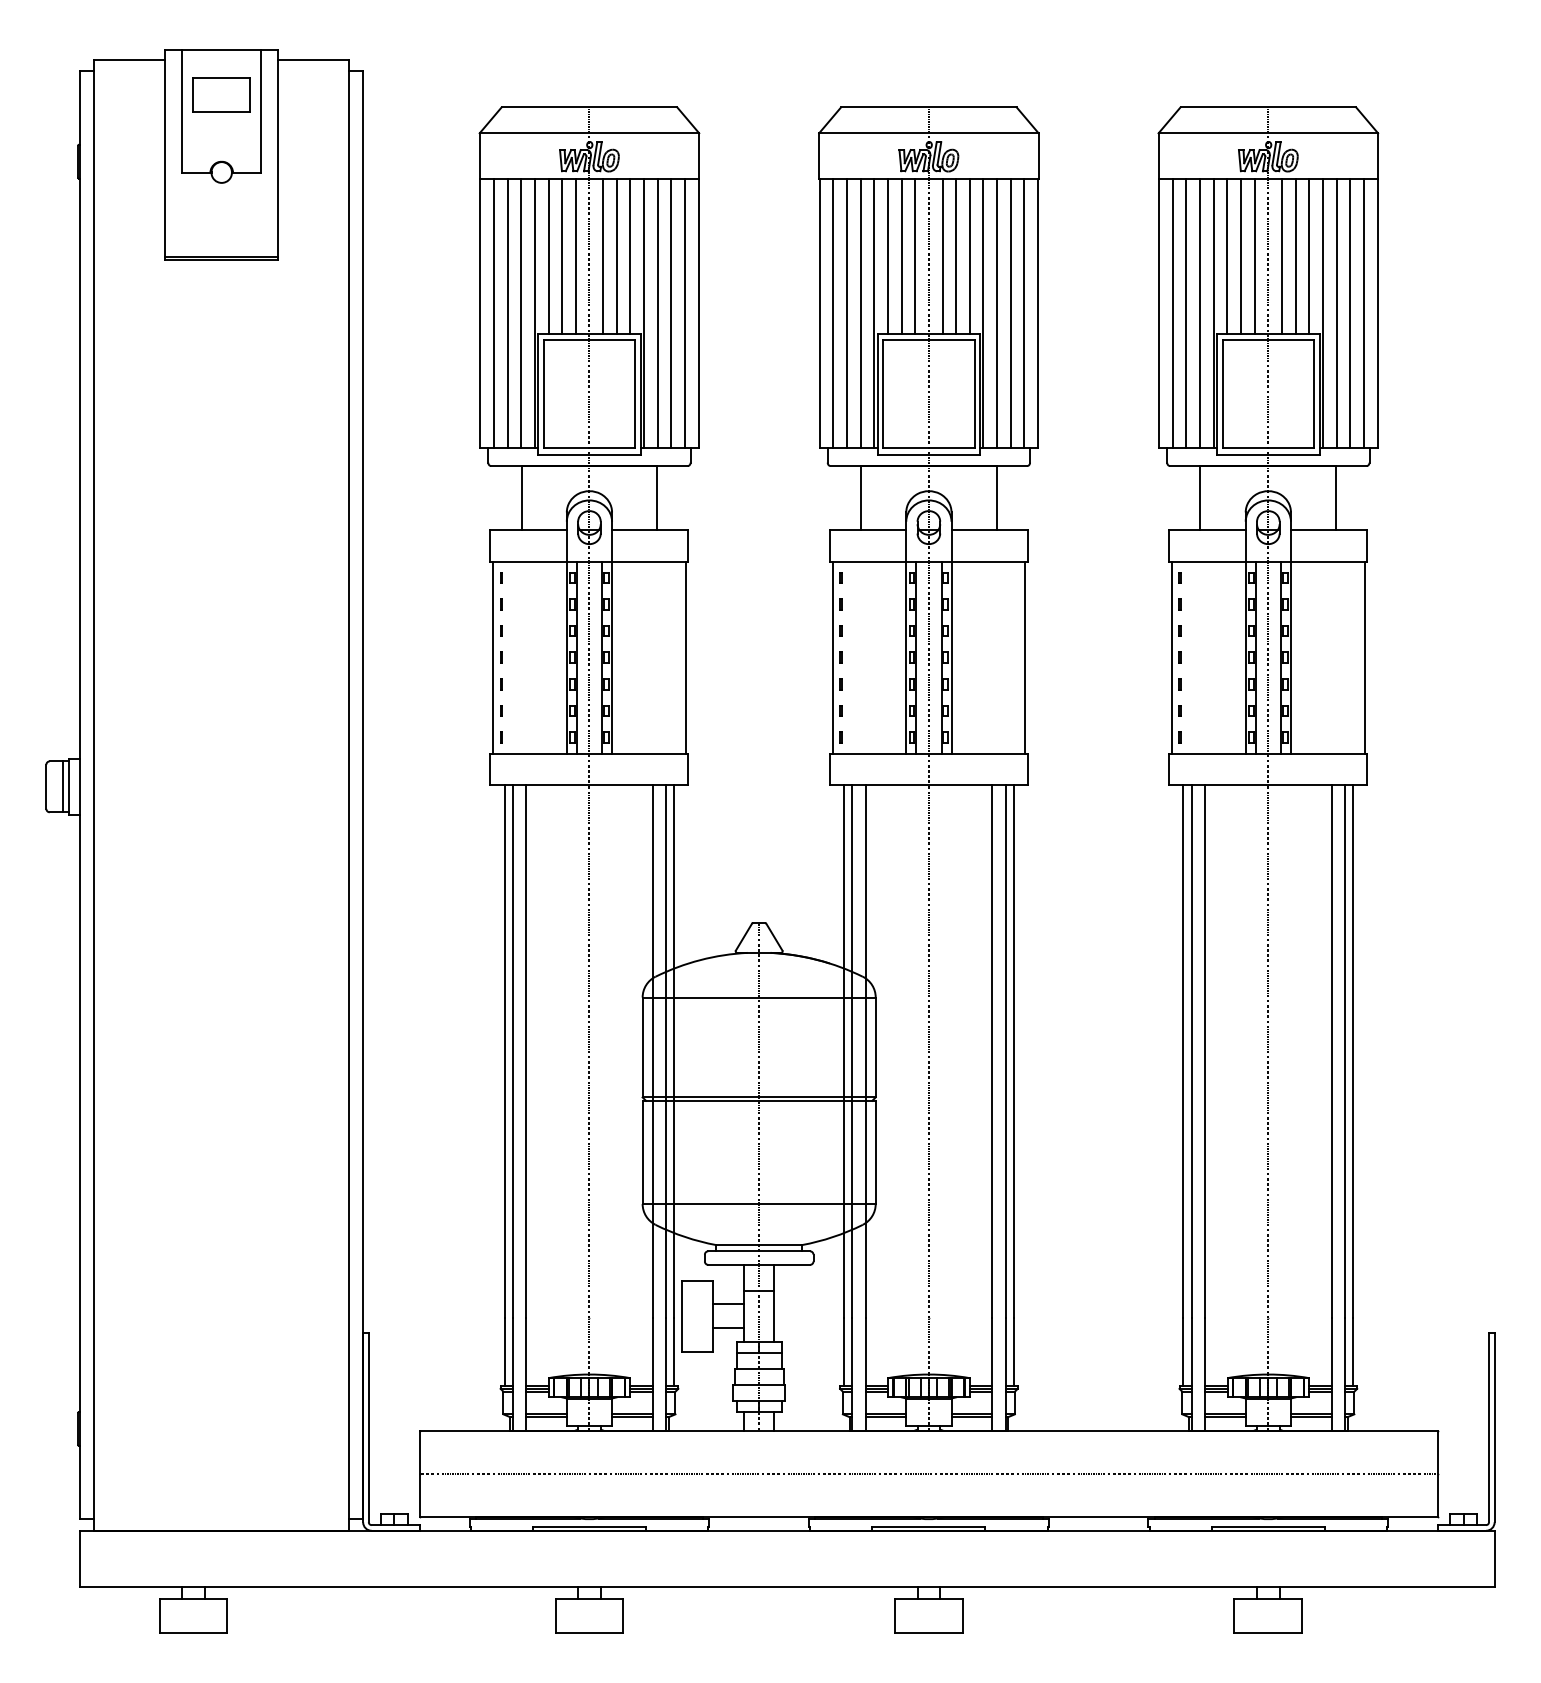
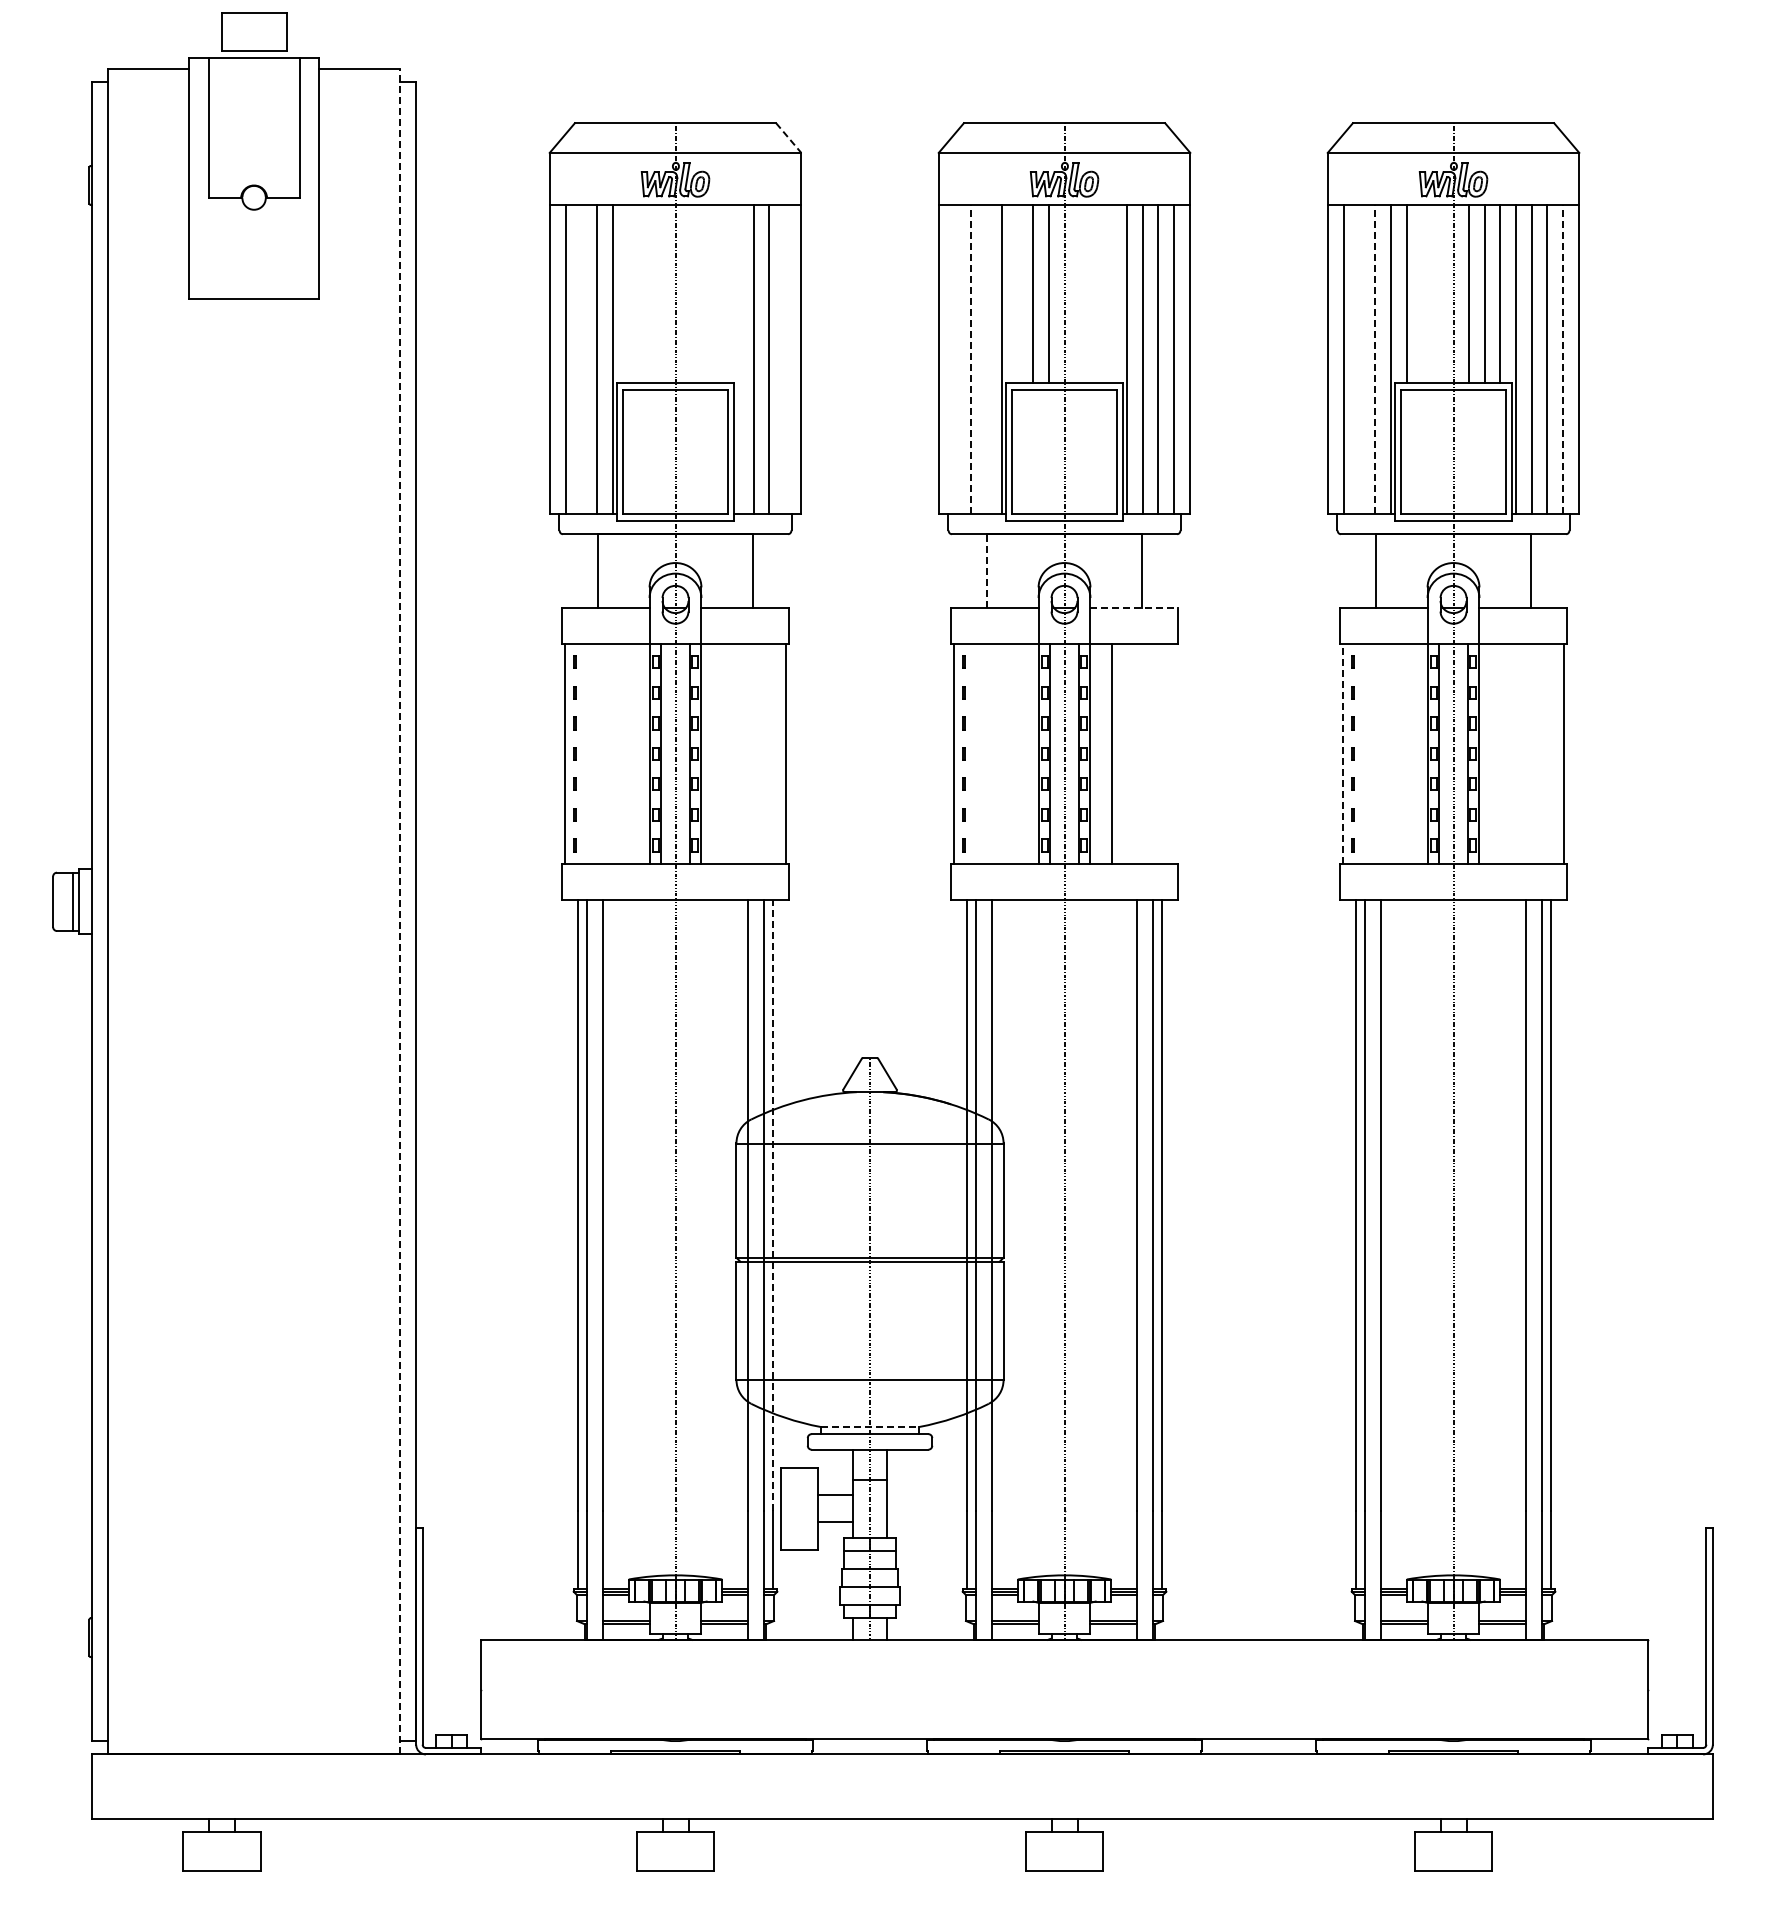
part: (222, 94) -> (254, 31), moved
line: (688, 120) -> (789, 138), solid -> dashed
line: (548, 255) -> (628, 293), removed
line: (562, 255) -> (644, 293), removed
line: (575, 255) -> (659, 293), removed
line: (603, 255) -> (691, 293), removed
line: (616, 255) -> (706, 293), removed
line: (630, 255) -> (722, 293), removed
line: (887, 255) -> (1017, 293), removed
line: (942, 255) -> (1080, 293), removed
line: (955, 255) -> (1095, 293), removed
line: (969, 255) -> (1111, 293), removed
line: (1241, 255) -> (1422, 293), removed
line: (1254, 255) -> (1437, 293), removed
line: (221, 256) -> (253, 294), removed
line: (507, 313) -> (581, 359), removed
line: (644, 313) -> (738, 359), removed
line: (684, 313) -> (784, 359), removed
line: (833, 313) -> (955, 359), removed
line: (846, 313) -> (970, 359), solid -> dashed
line: (860, 313) -> (986, 359), removed
line: (1186, 313) -> (1359, 359), removed
line: (1200, 313) -> (1375, 359), solid -> dashed
line: (1363, 313) -> (1562, 359), solid -> dashed
line: (860, 497) -> (986, 570), solid -> dashed
line: (989, 529) -> (1134, 607), solid -> dashed
line: (1024, 657) -> (1111, 753), moved
line: (1172, 657) -> (1343, 753), solid -> dashed
line: (348, 795) -> (399, 911), solid -> dashed
line: (674, 1050) -> (772, 1204), solid -> dashed
line: (759, 1244) -> (870, 1426), solid -> dashed
line: (928, 1474) -> (1064, 1689), removed

